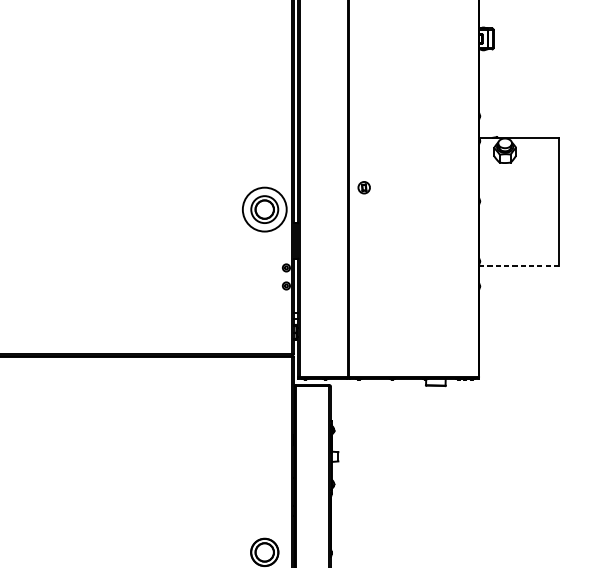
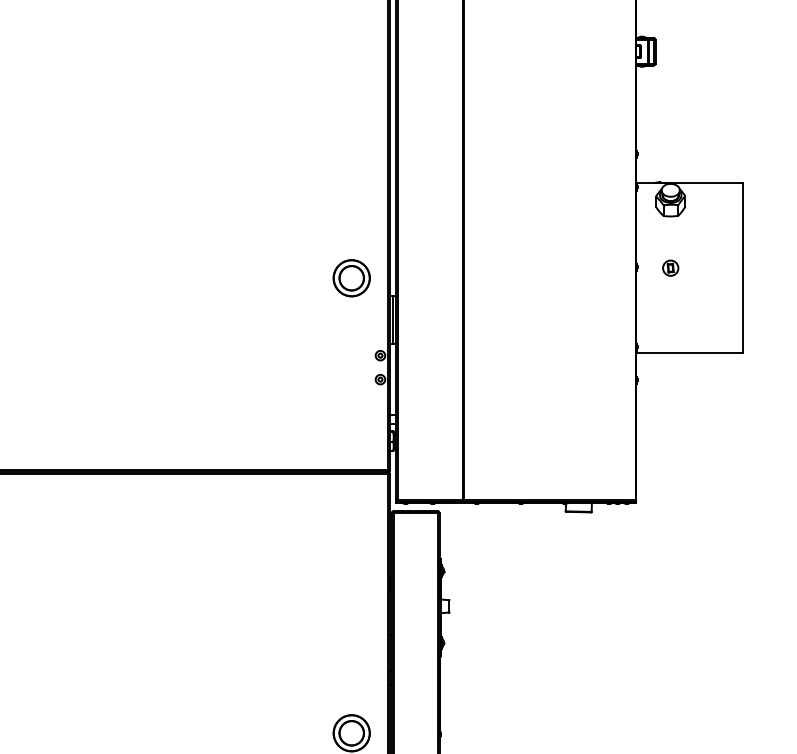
part: (364, 187) -> (670, 267), moved
circle: (264, 209) -> (351, 278), size x0.62
line: (519, 266) -> (689, 353), dashed -> solid

